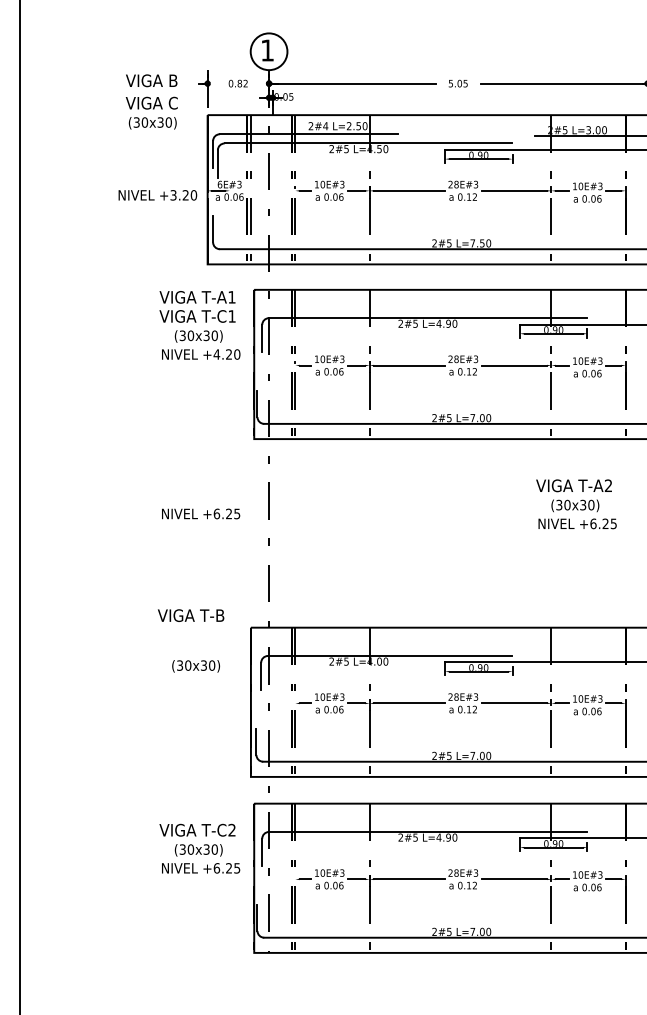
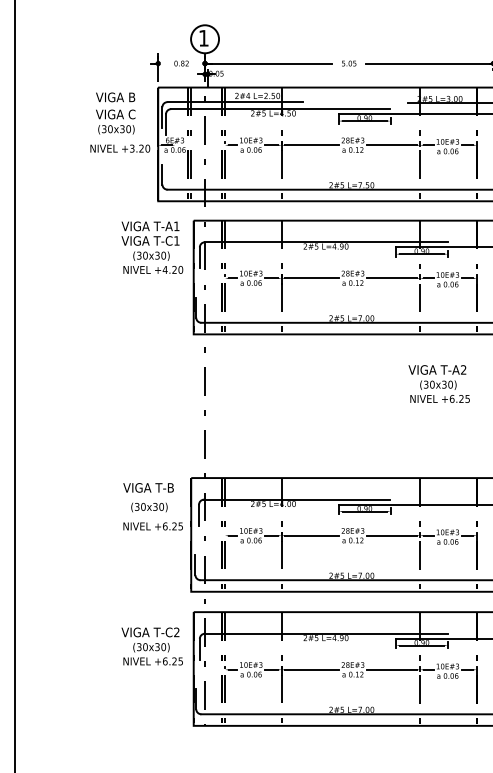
text: (151, 101) -> (115, 113), moved
text: (200, 514) -> (152, 526), moved
text: (190, 615) -> (148, 487), moved

